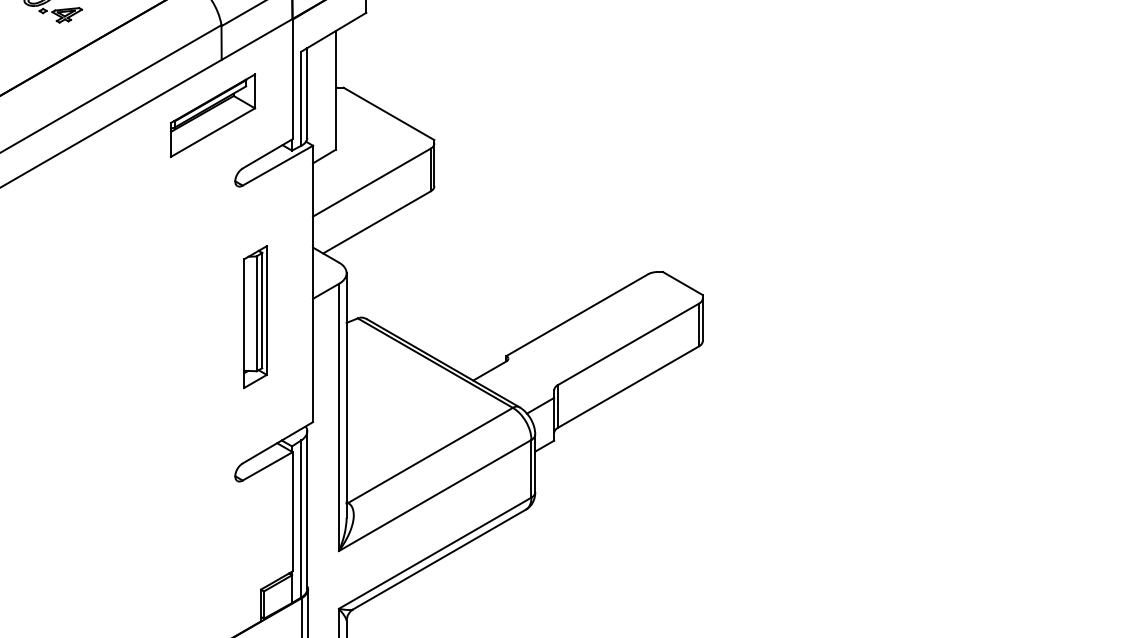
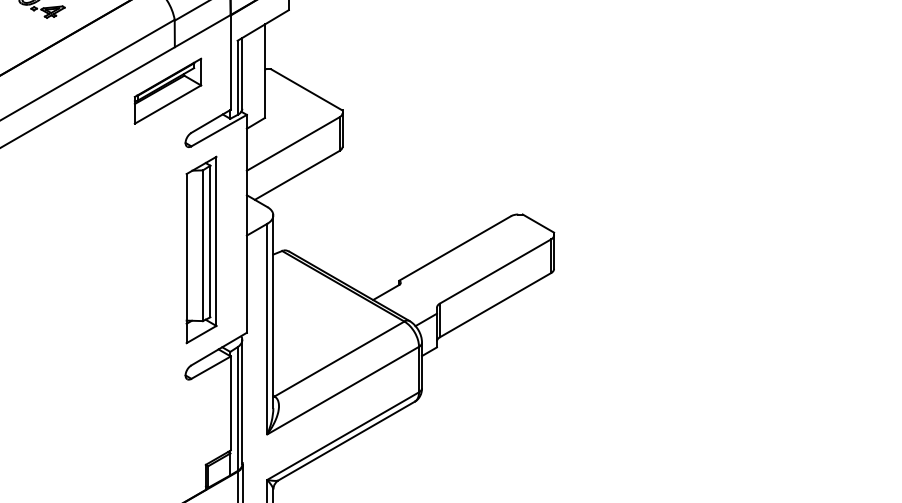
part: (255, 316) -> (201, 249), size x1.67

